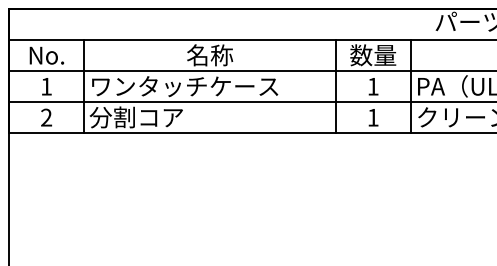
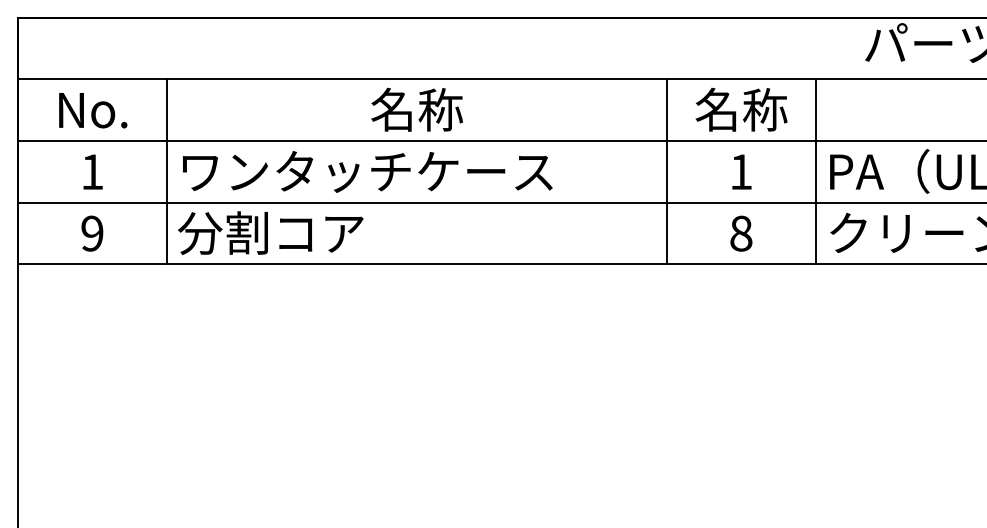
text: (373, 55) -> (741, 110), 数量 -> 名称
text: (46, 117) -> (92, 233), 2 -> 9
text: (372, 117) -> (739, 233), 1 -> 8

